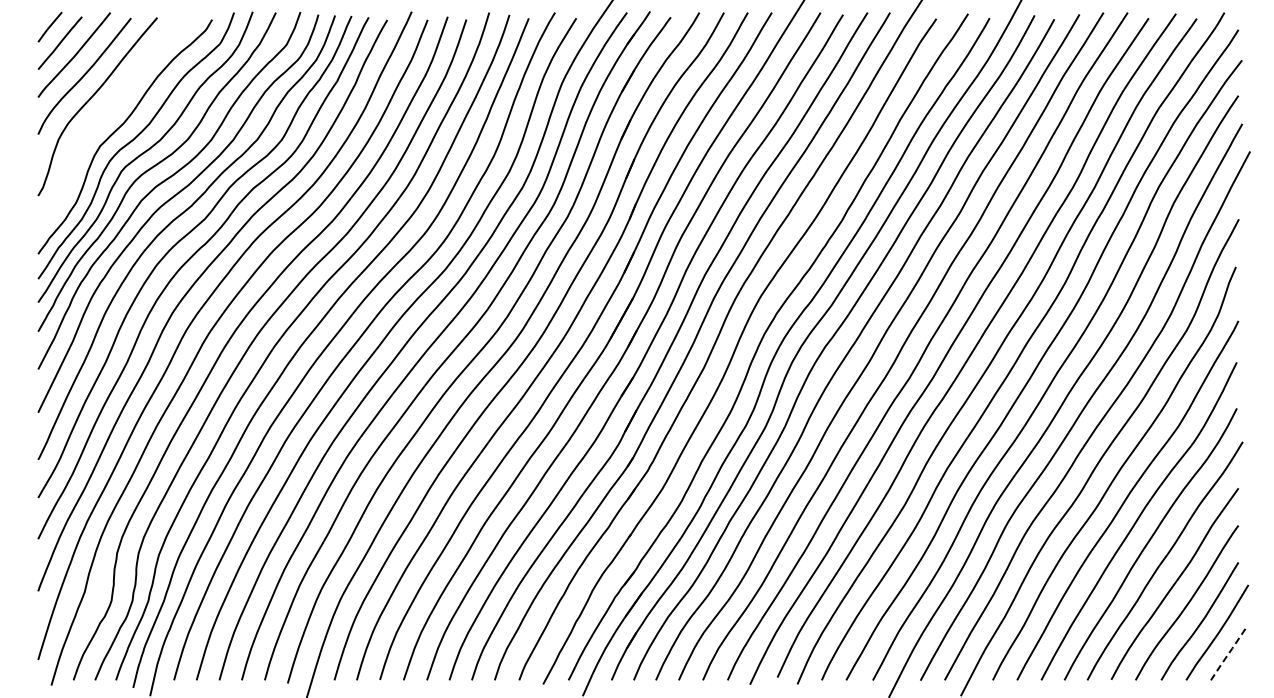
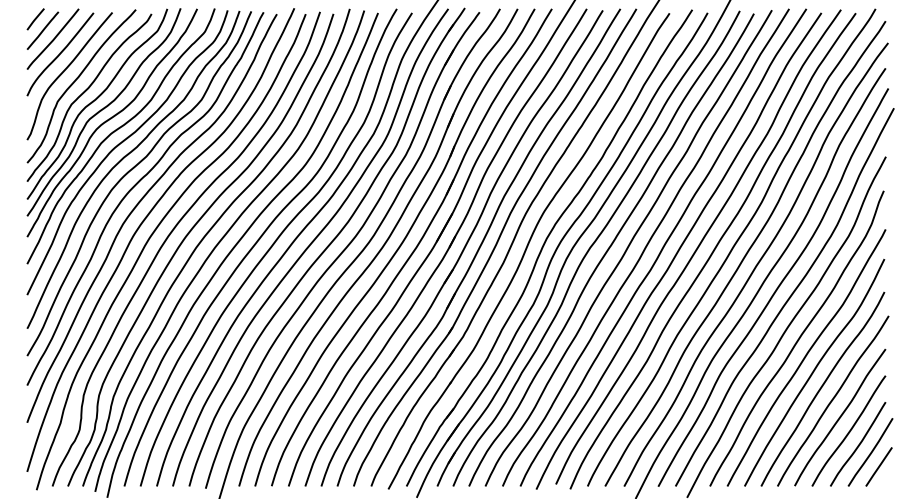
curve: (106, 113) -> (76, 81), added
line: (1228, 653) -> (878, 467), dashed -> solid

